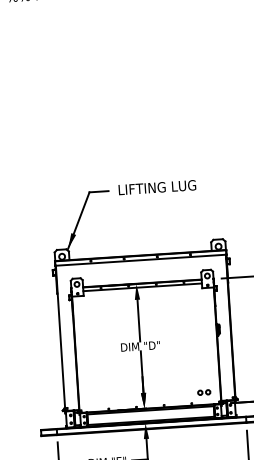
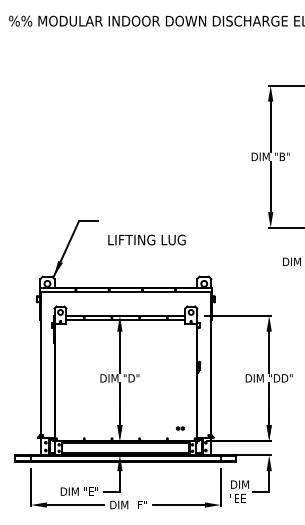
text: (156, 187) -> (146, 239), moved
part: (204, 392) -> (180, 428), size x0.6

